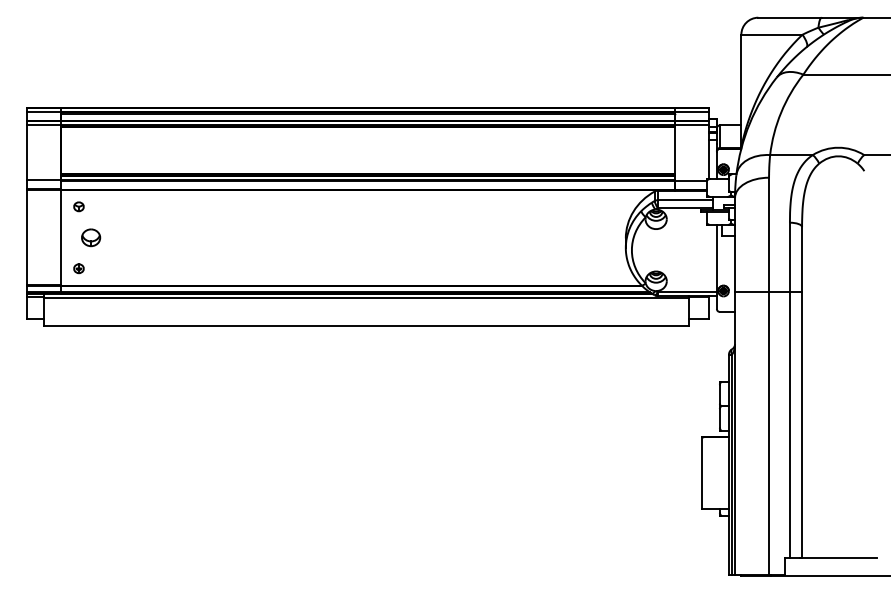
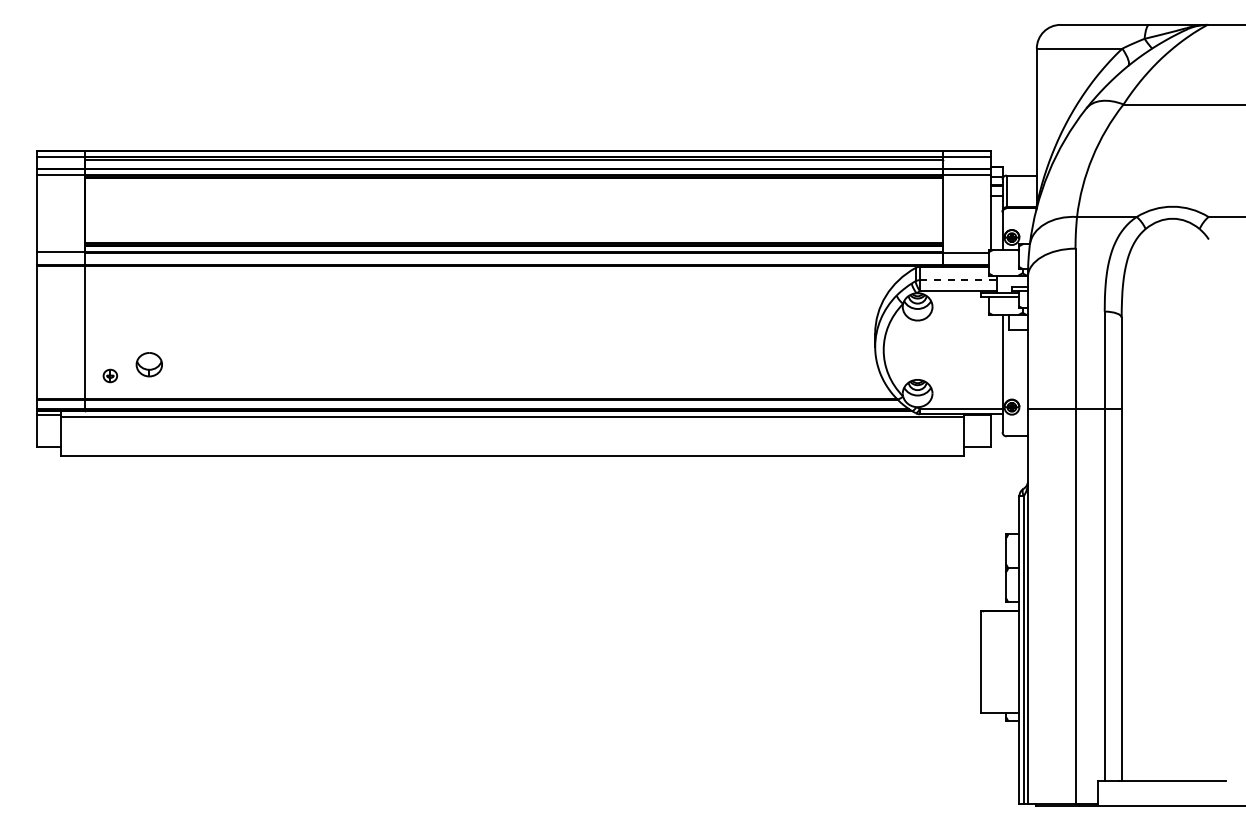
line: (685, 200) -> (958, 280), solid -> dashed
part: (78, 206) -> (109, 289), removed
part: (90, 237) -> (148, 364), moved

